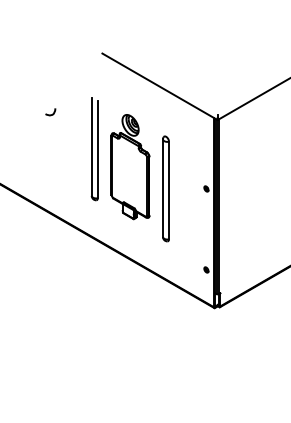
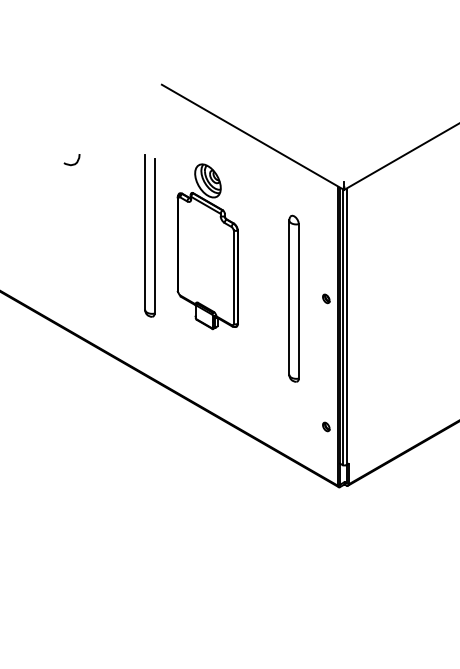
curve: (50, 114) -> (71, 163), moved
part: (130, 167) -> (207, 247), moved
part: (165, 188) -> (293, 298), moved

